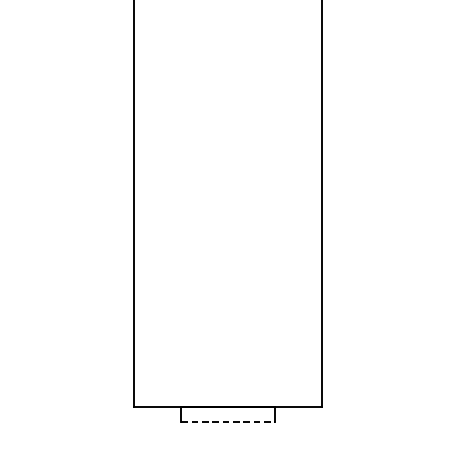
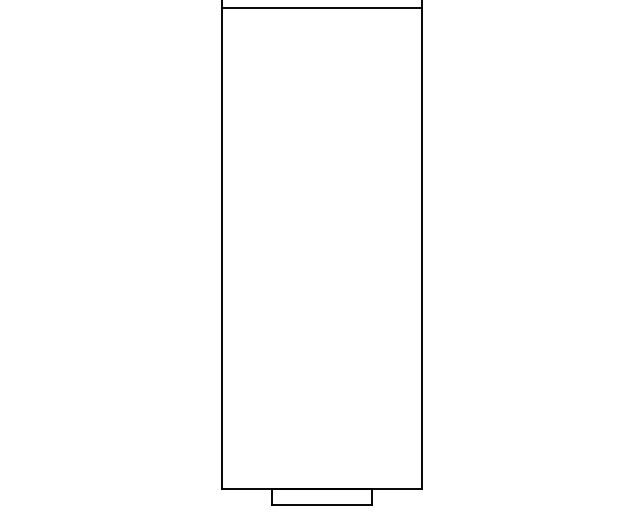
line: (228, 421) -> (322, 504), dashed -> solid

